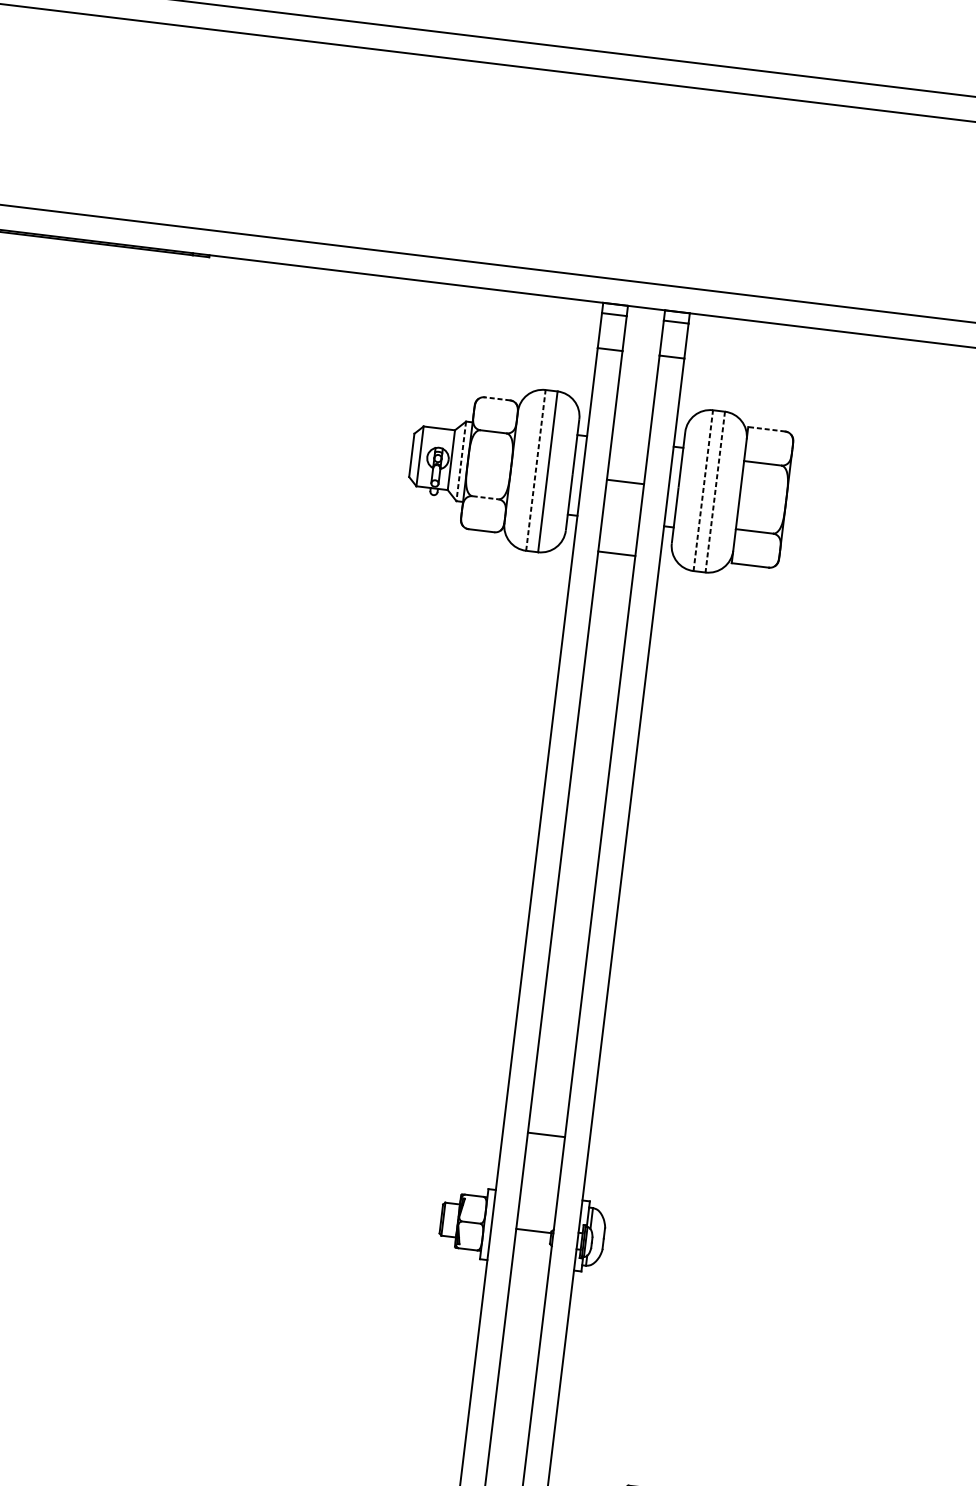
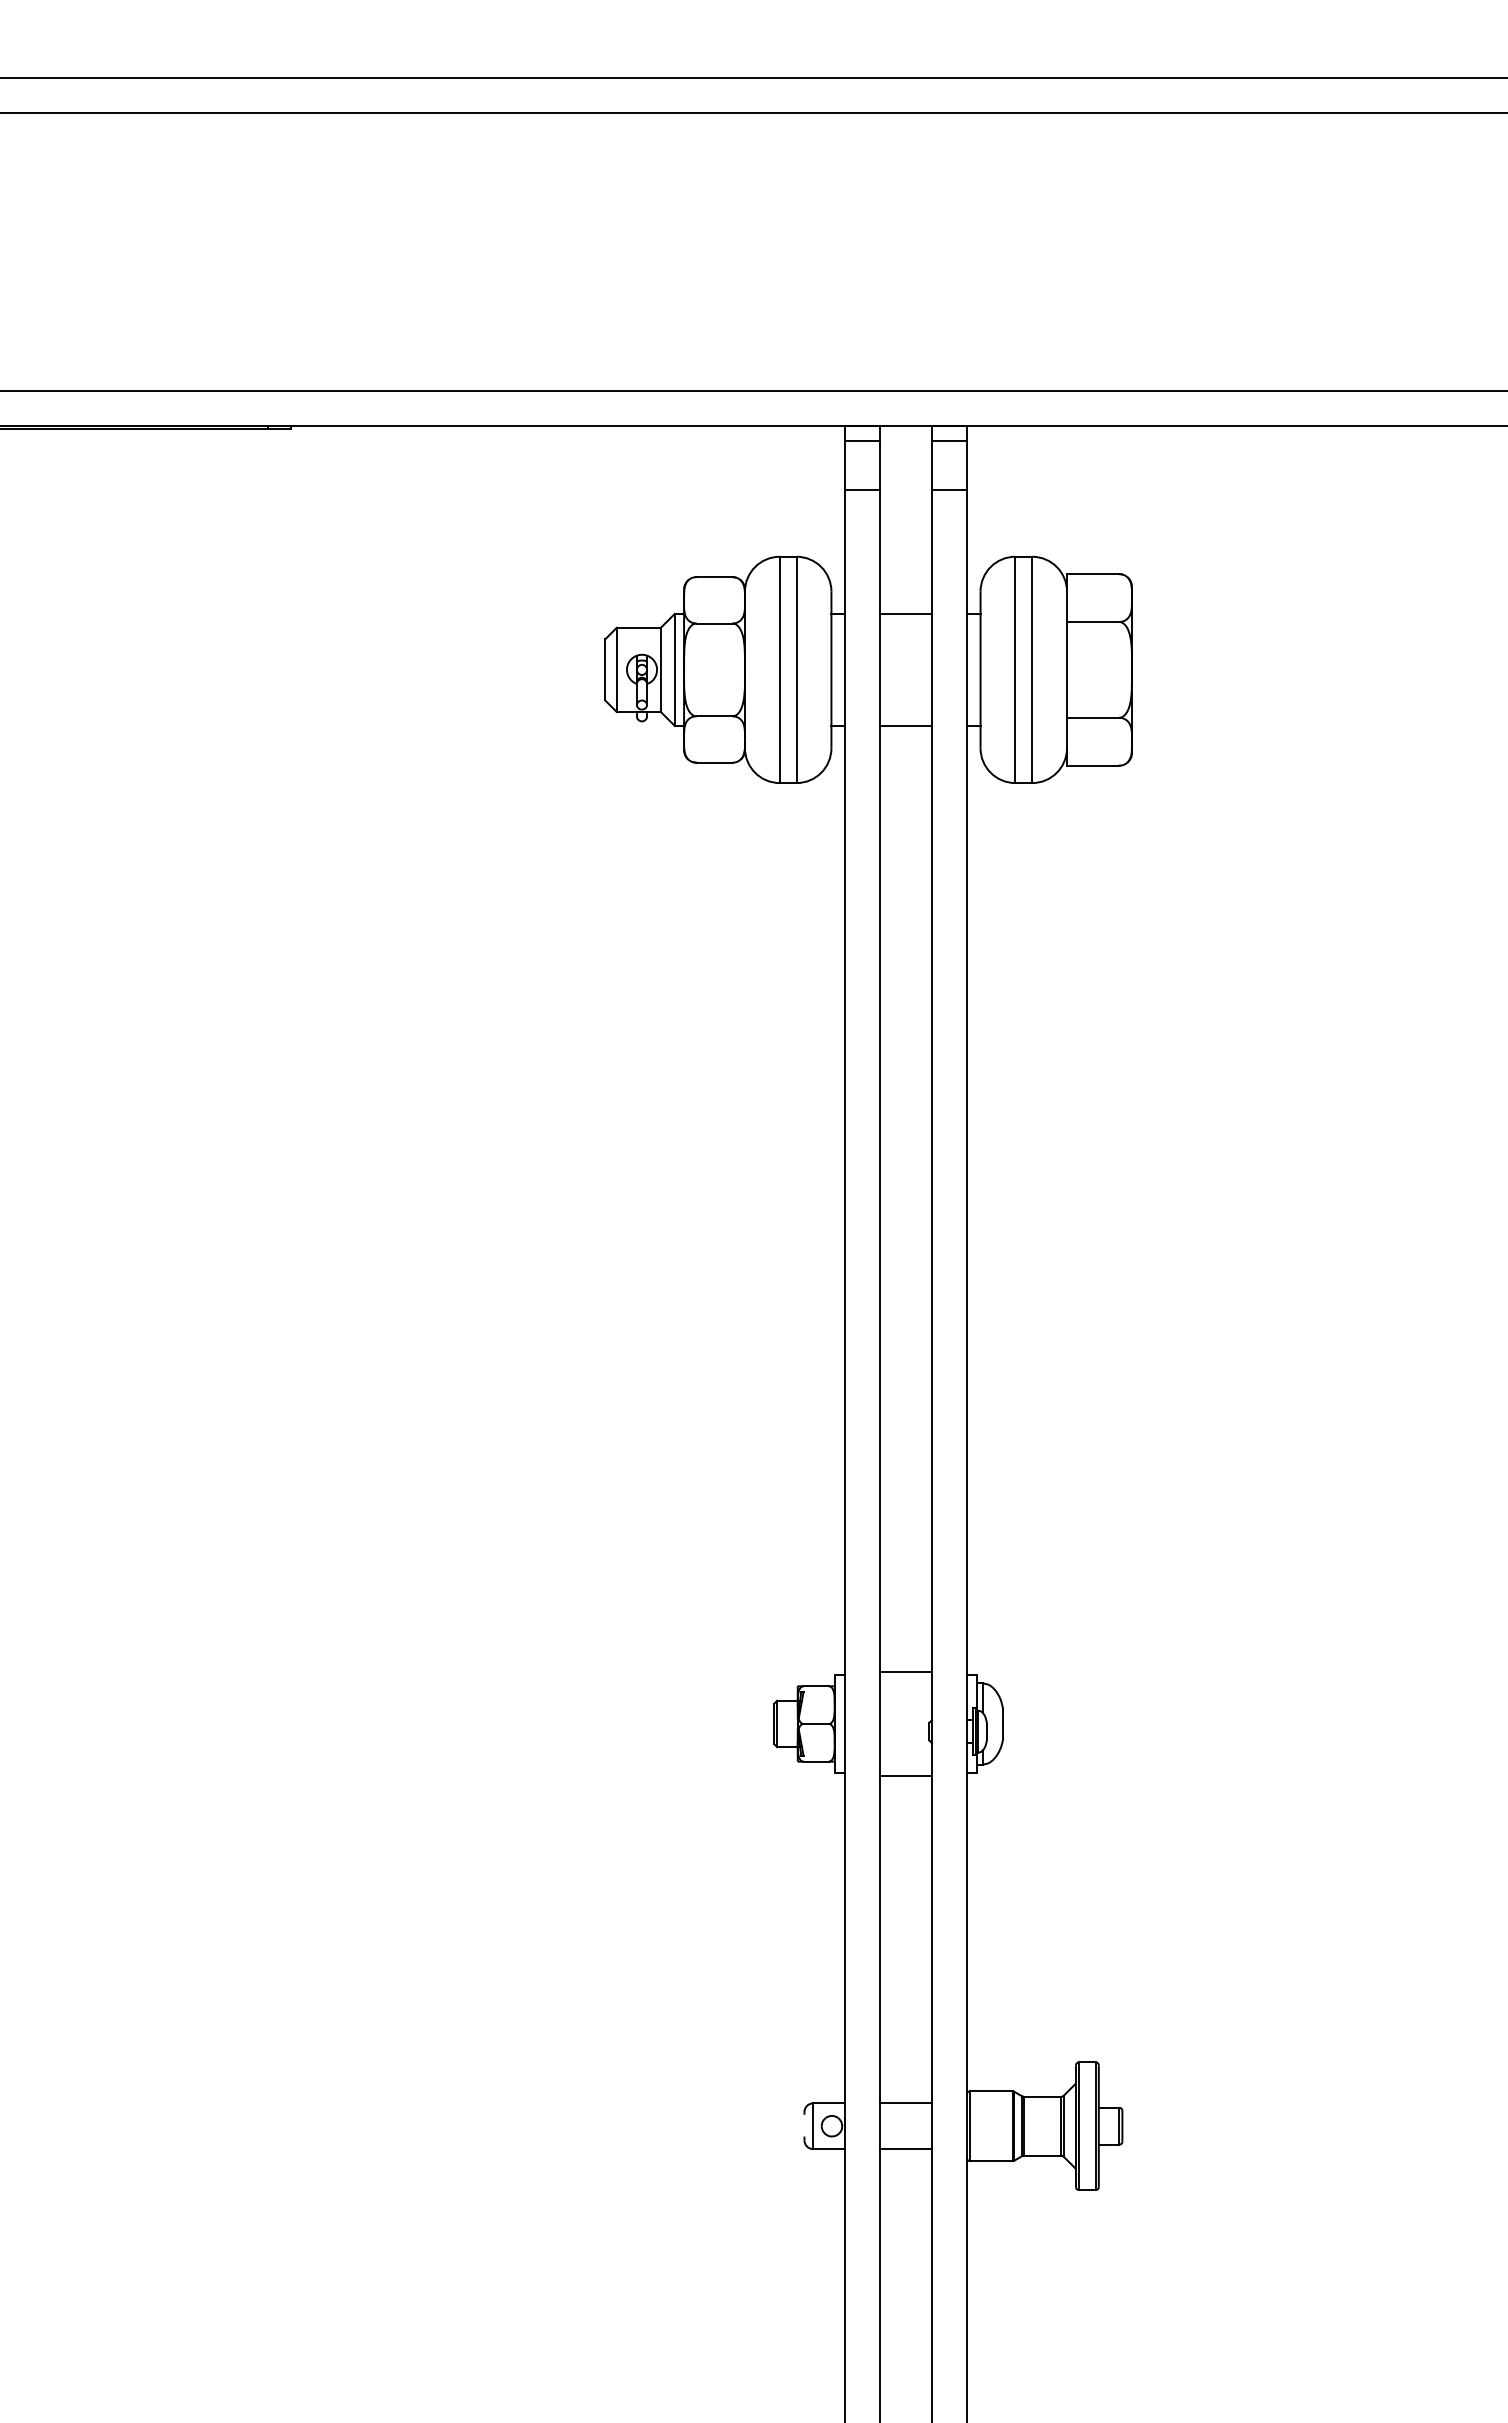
line: (497, 399) -> (714, 577), dashed -> solid
line: (766, 429) -> (1092, 574), dashed -> solid
line: (461, 461) -> (674, 669), dashed -> solid
line: (535, 470) -> (779, 669), dashed -> solid
line: (625, 481) -> (905, 613), moved
line: (703, 490) -> (1015, 669), dashed -> solid
line: (715, 492) -> (1032, 670), dashed -> solid
line: (486, 497) -> (715, 716), dashed -> solid
line: (616, 553) -> (905, 725), moved
line: (546, 1134) -> (905, 1671), moved
line: (534, 1231) -> (905, 1776), moved

